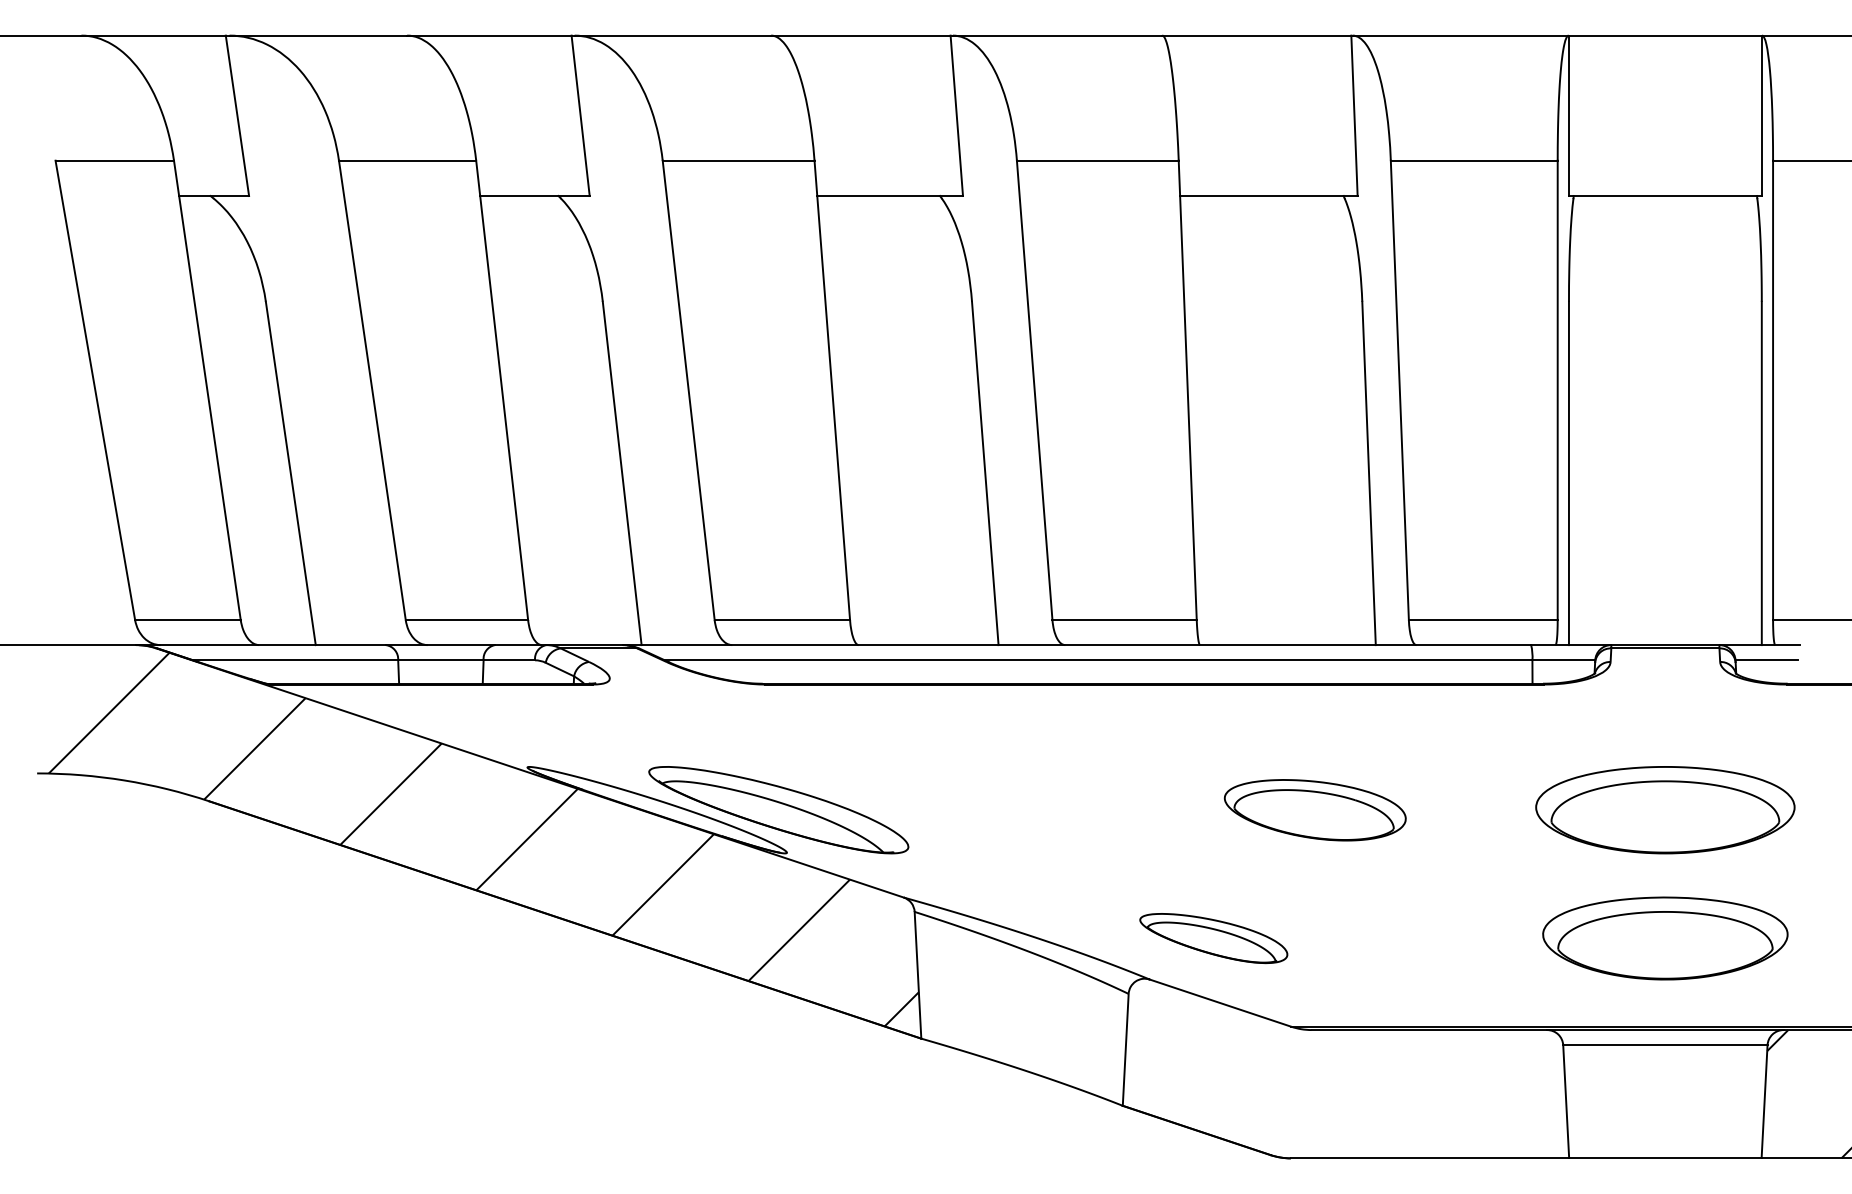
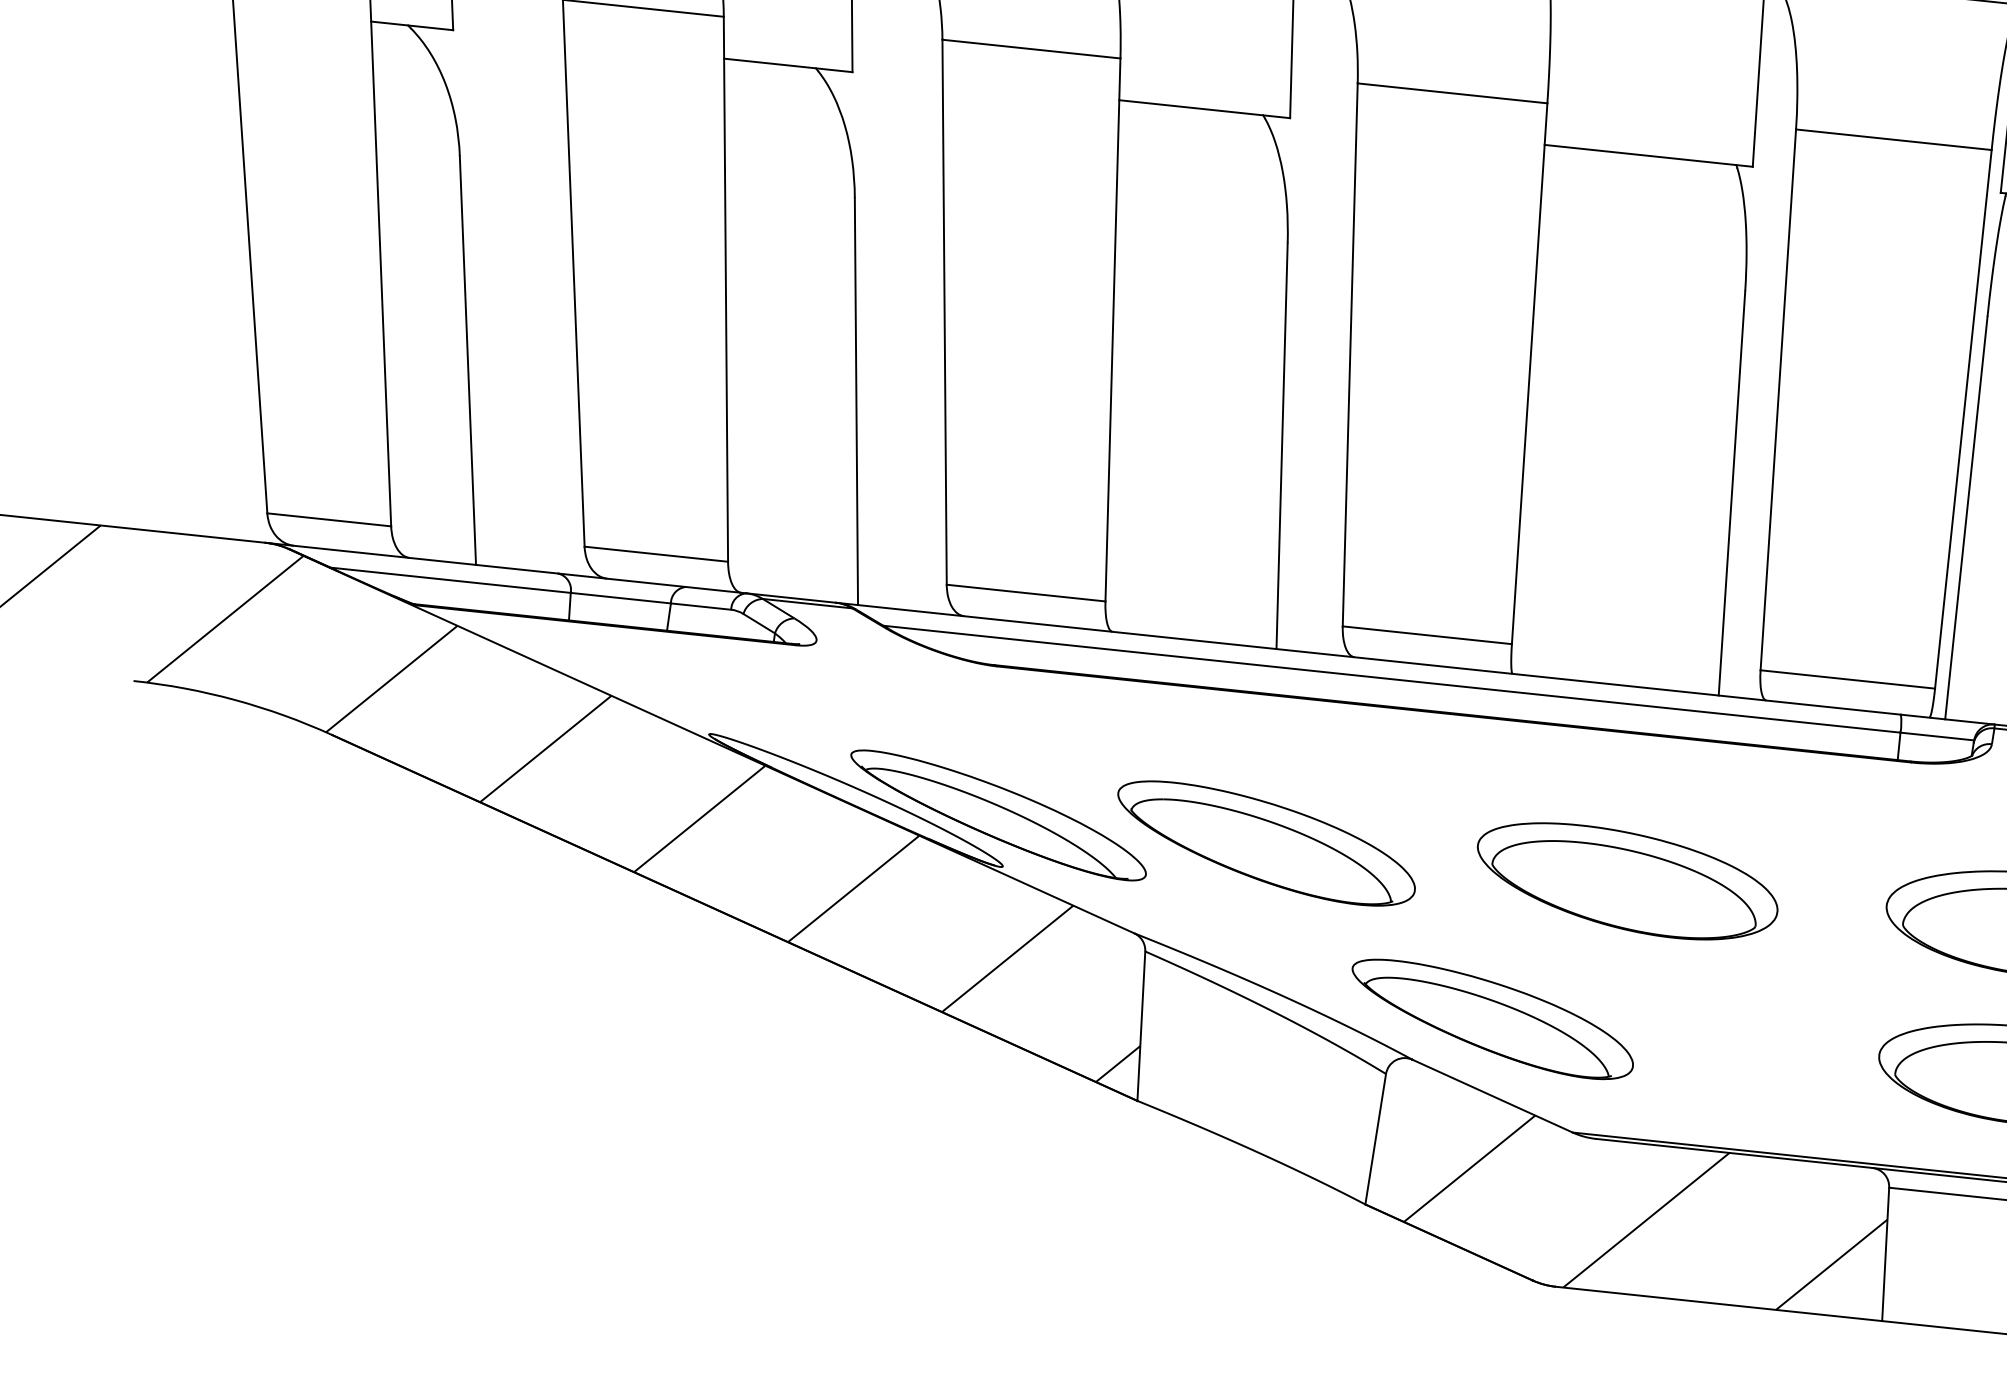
part: (1007, 810) -> (1266, 844), added
part: (1315, 810) -> (1627, 881), size x1.43
part: (1213, 938) -> (1492, 1019), size x1.67
hatch: (1360, 1086) -> (1646, 1211), added

